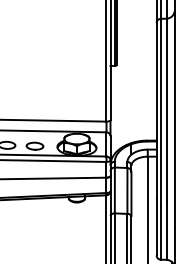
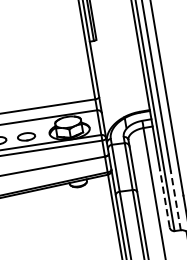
line: (156, 226) -> (164, 197), solid -> dashed
line: (166, 230) -> (175, 200), solid -> dashed

